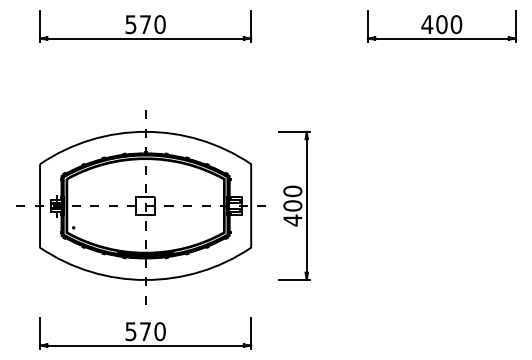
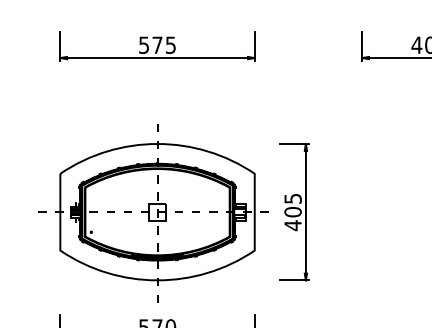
text: (159, 24) -> (170, 45), 570 -> 575
text: (292, 191) -> (292, 198), 400 -> 405

